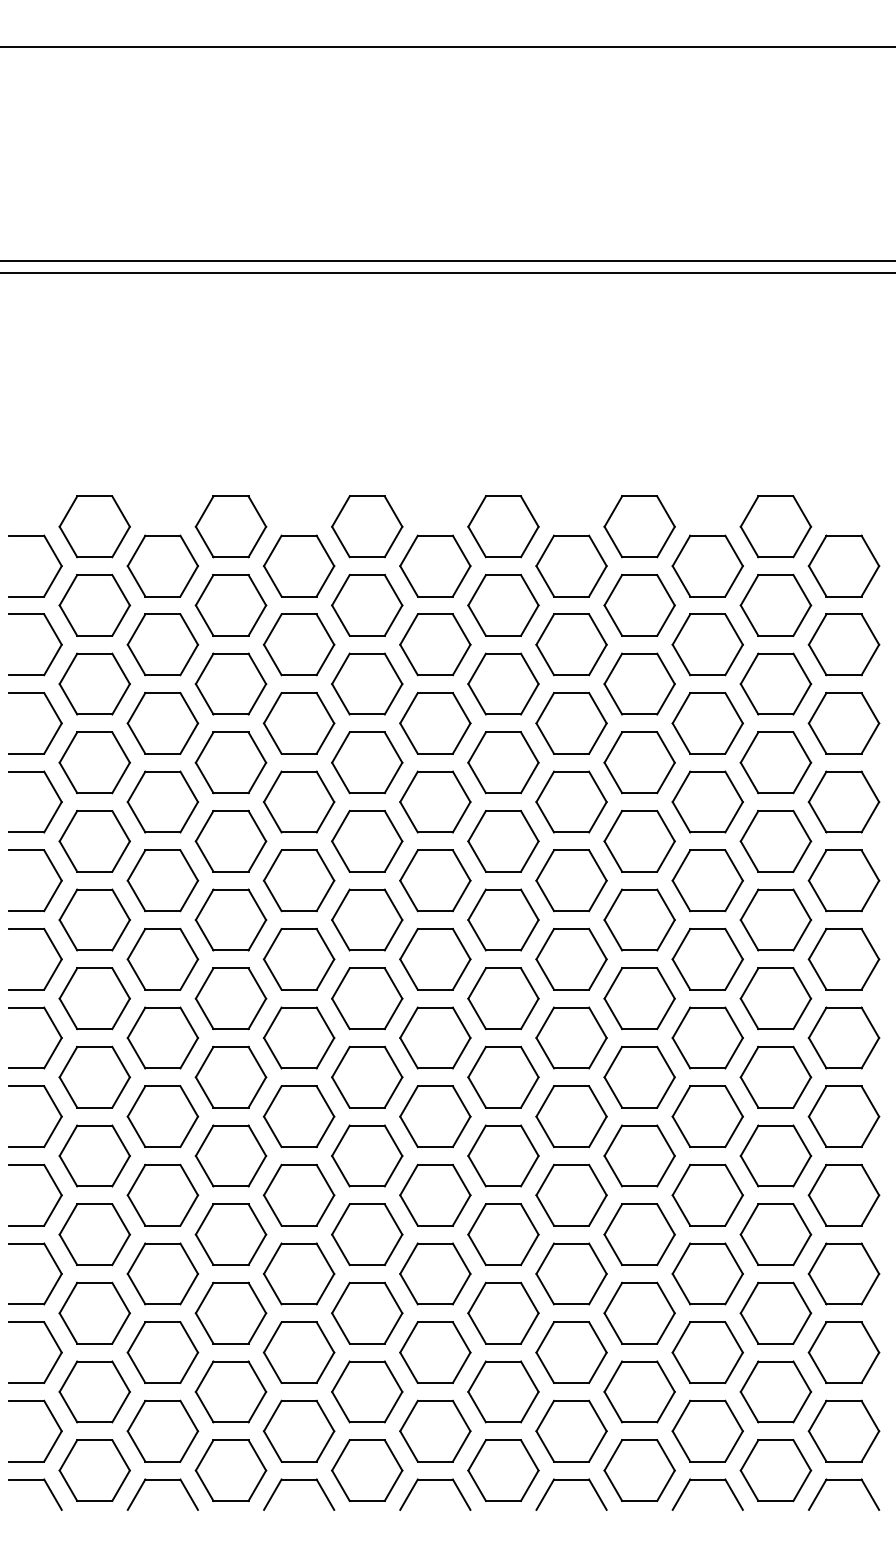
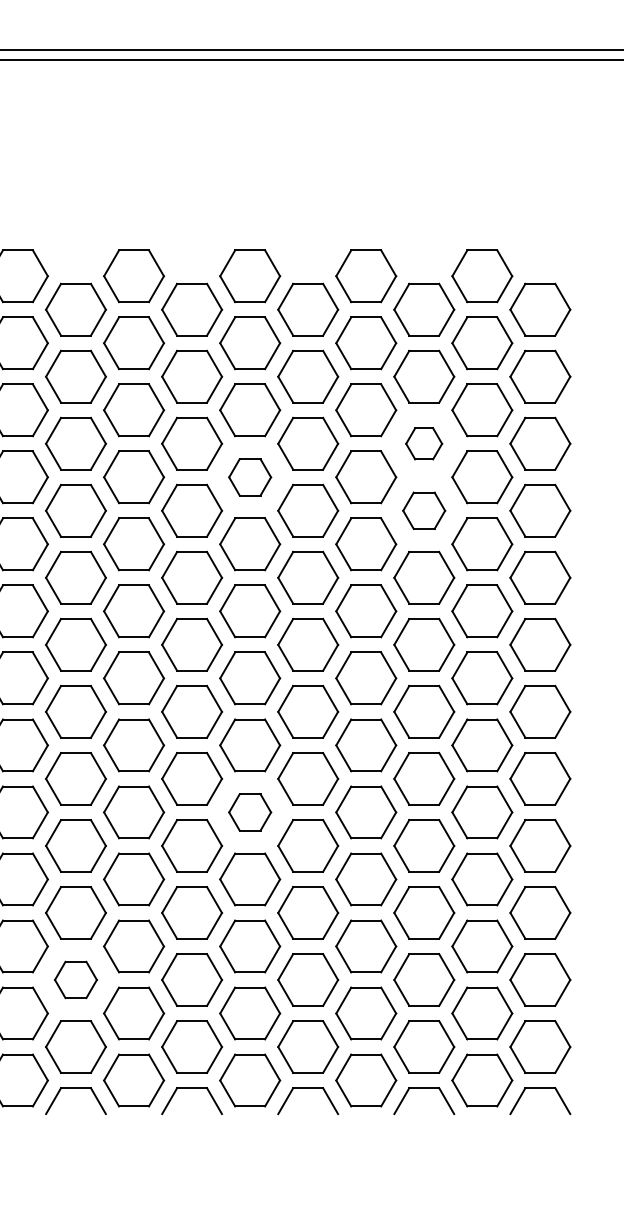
part: (707, 723) -> (424, 443), size x0.6
part: (503, 762) -> (250, 477), size x0.7
part: (707, 801) -> (424, 510), size x0.7
part: (503, 1155) -> (250, 812), size x0.7
part: (298, 1352) -> (75, 979), size x0.7

